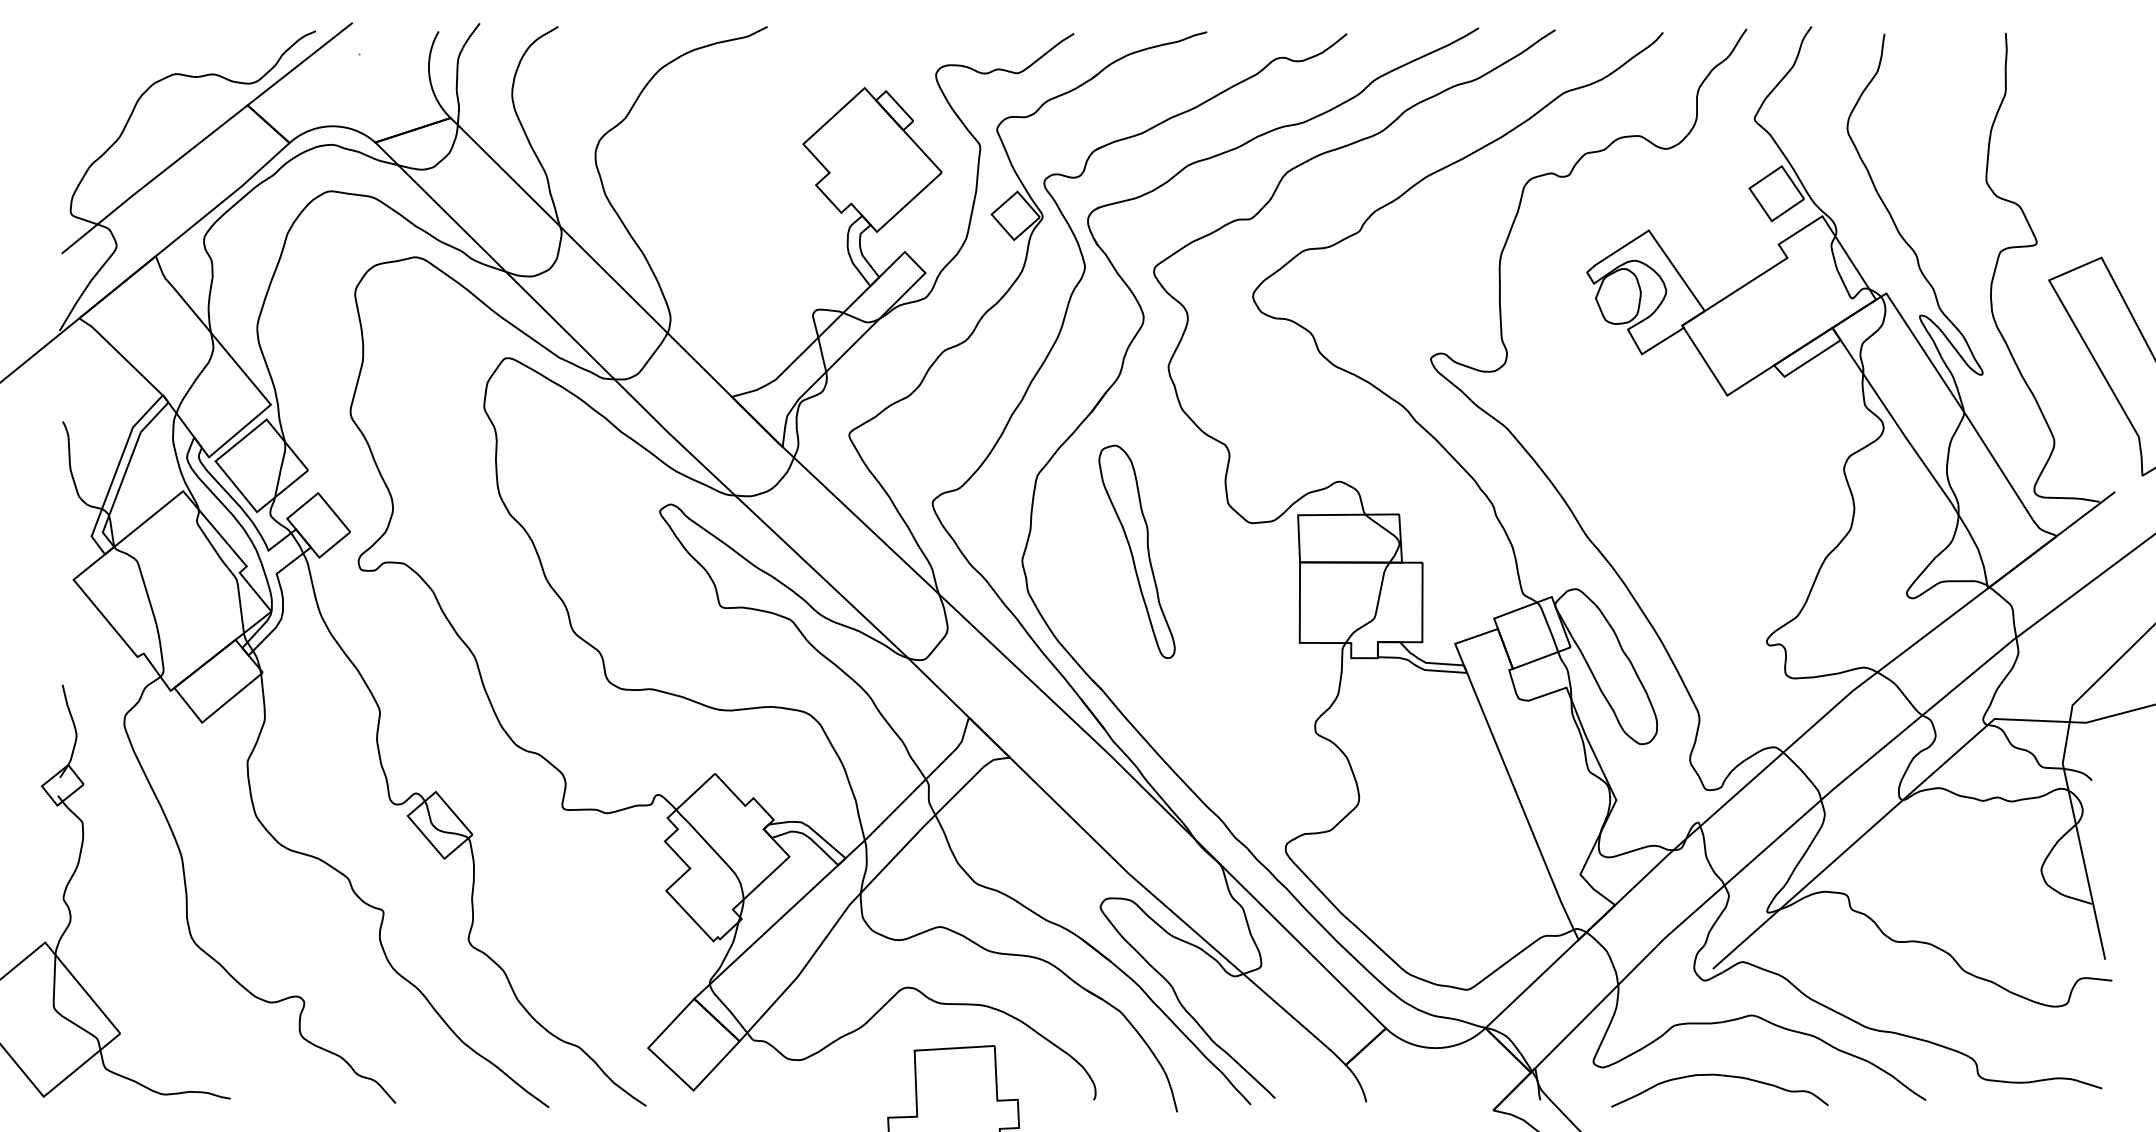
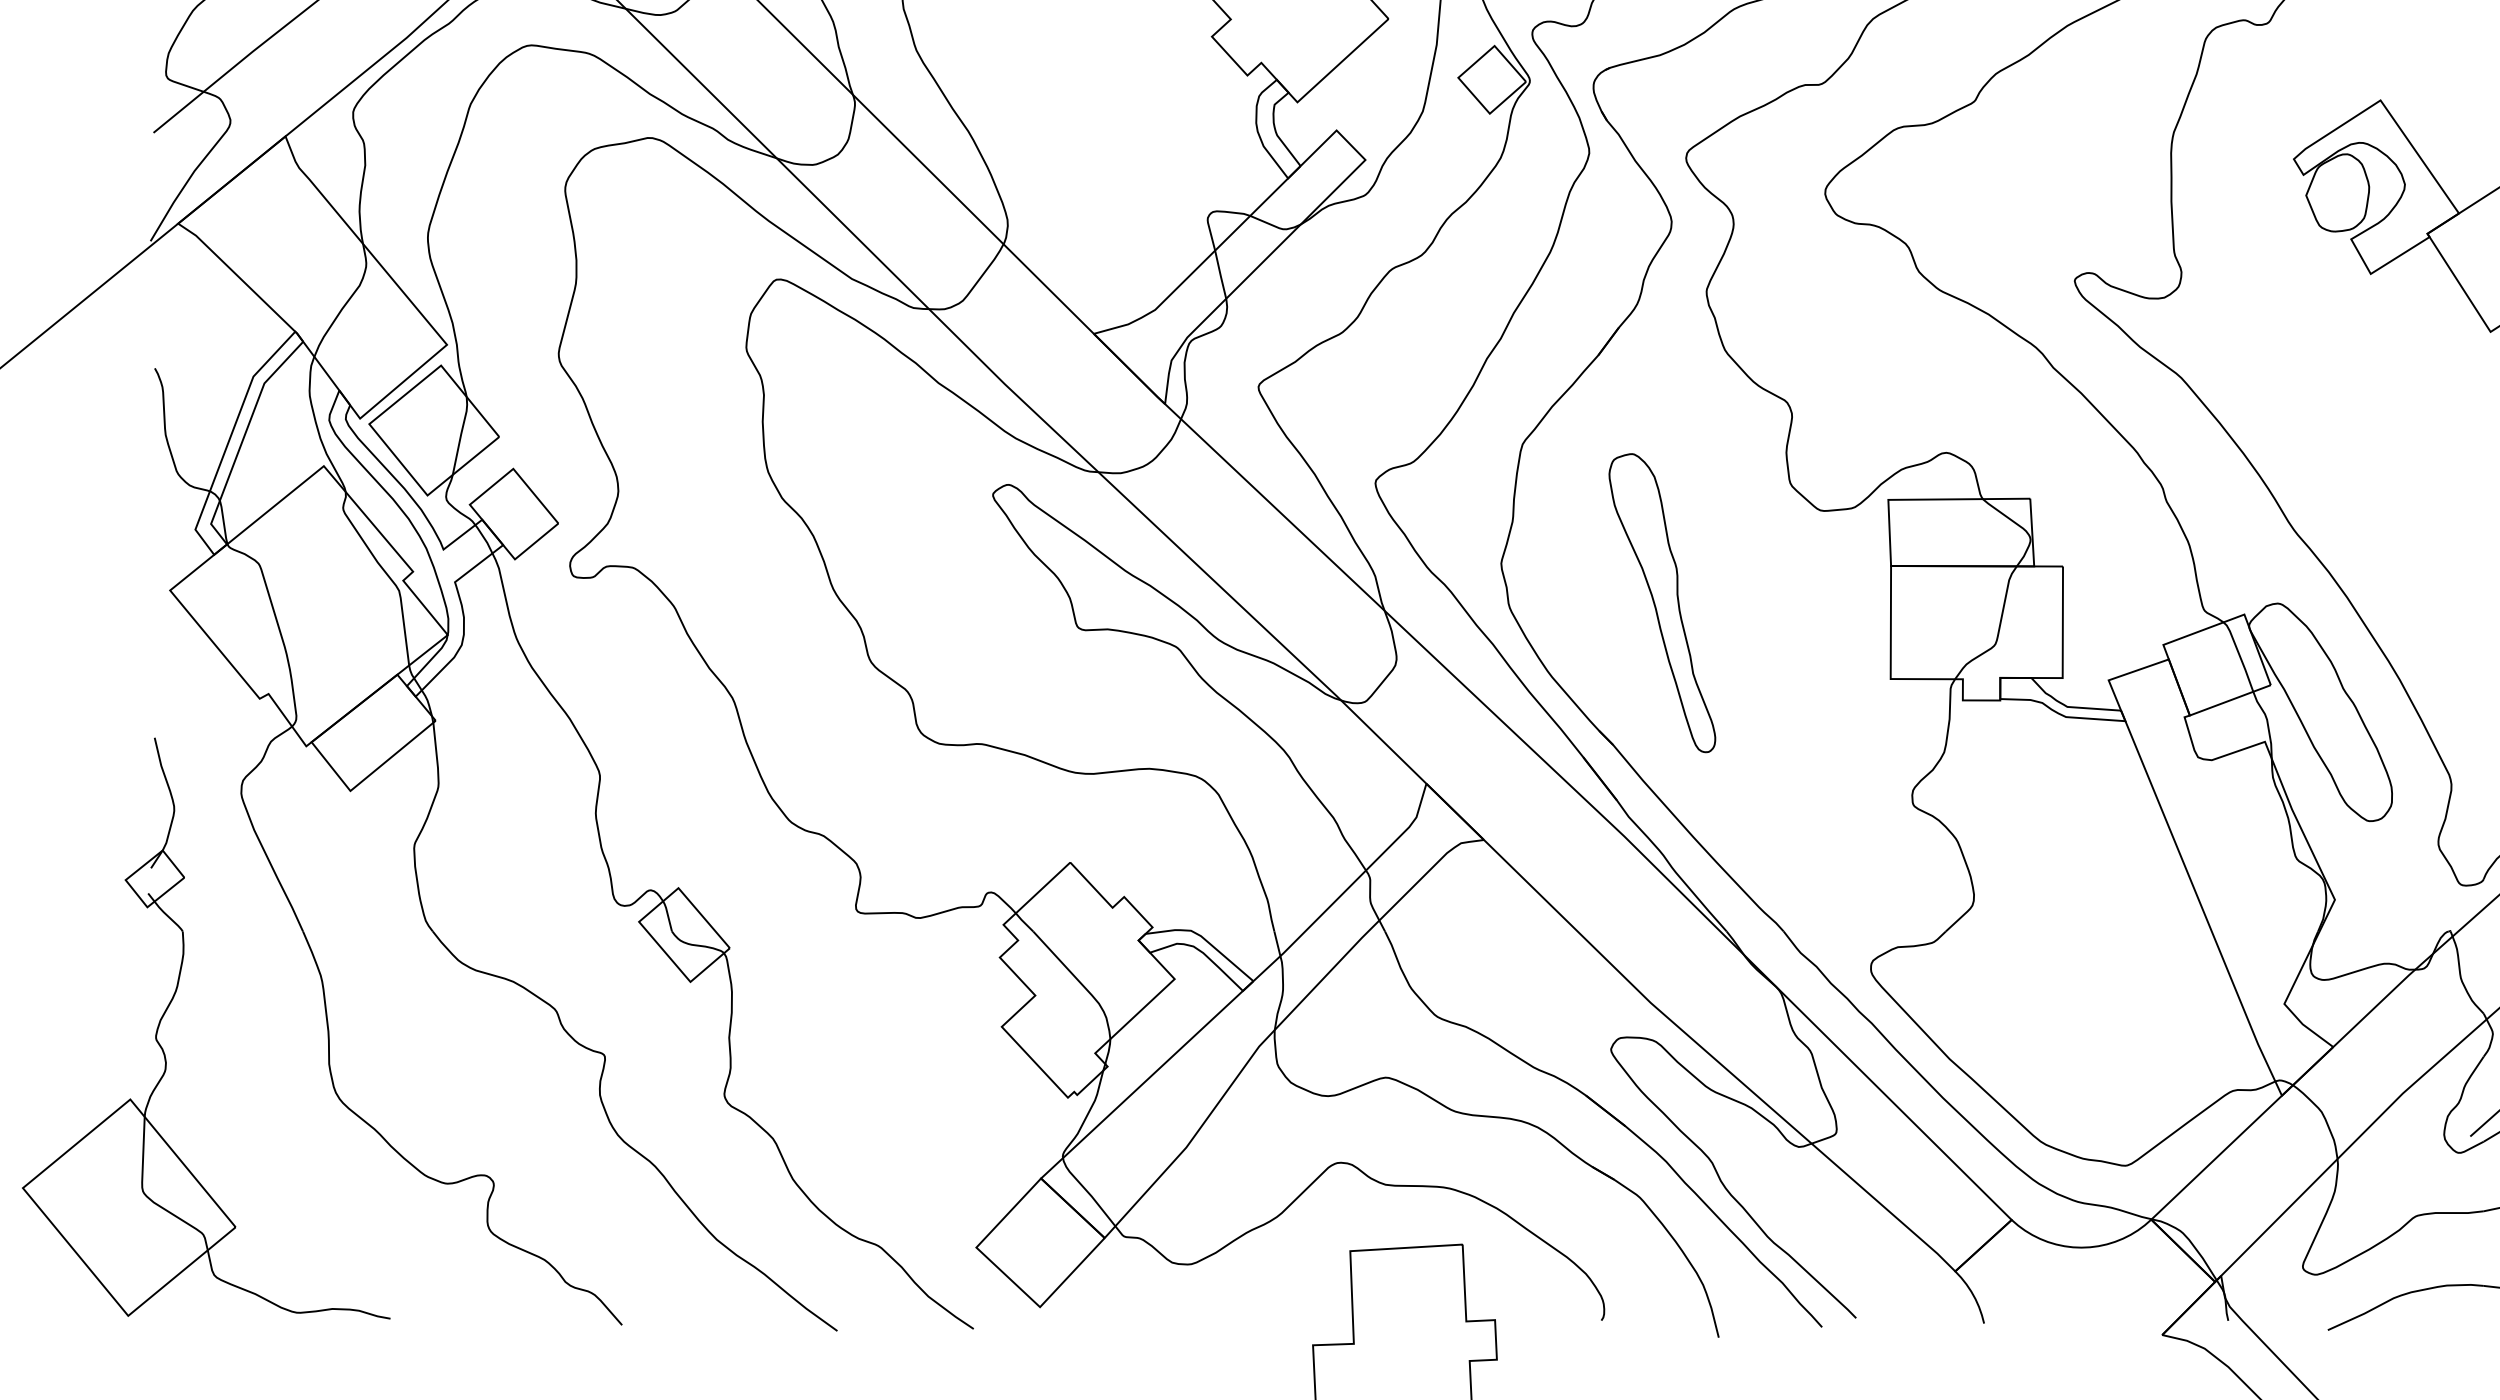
part: (1136, 551) -> (1661, 602), moved

